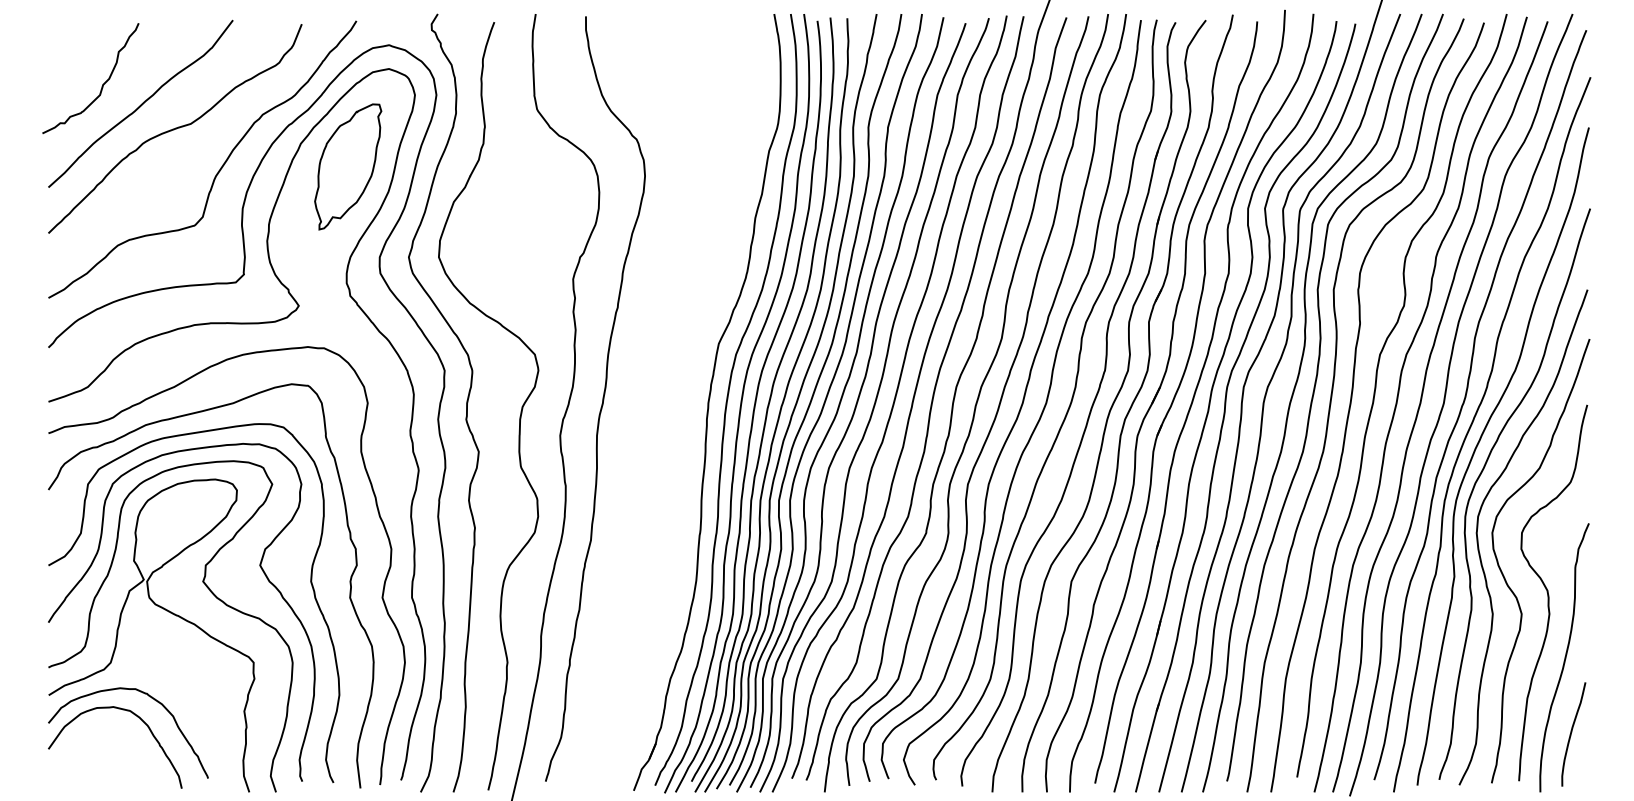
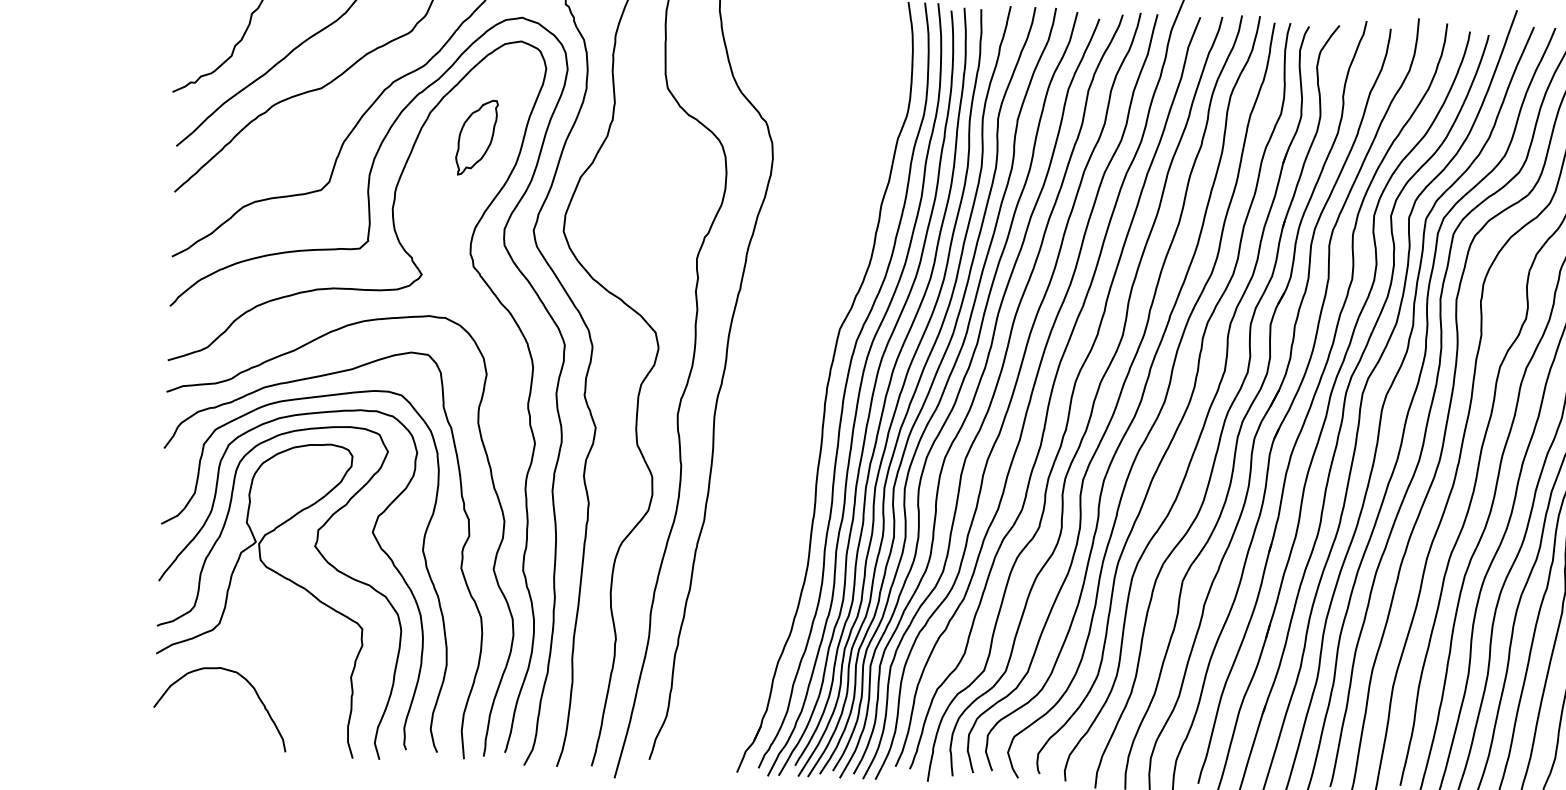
part: (348, 166) -> (476, 137), size x0.6
curve: (151, 698) -> (258, 660), removed

